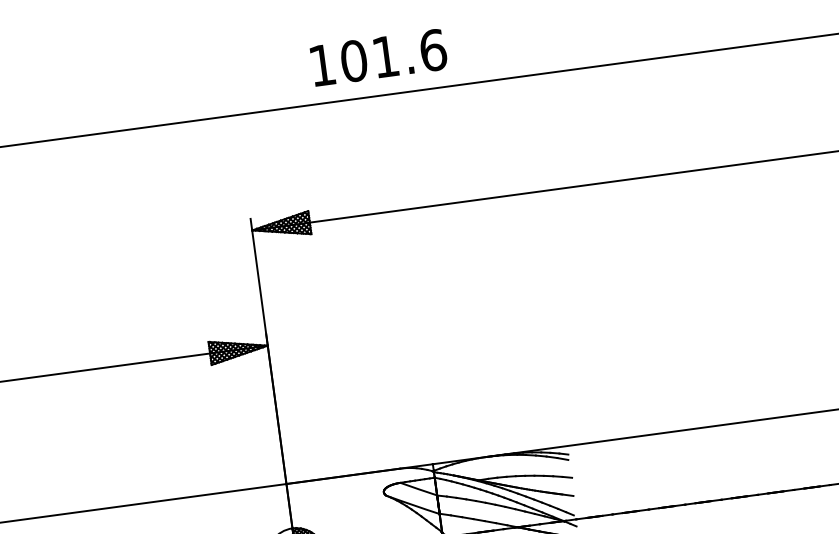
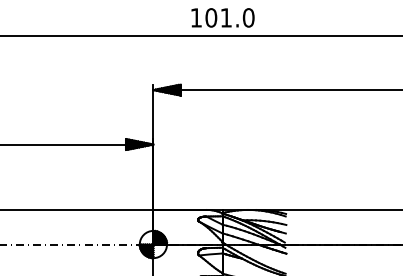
text: (432, 49) -> (248, 17), 101.6 -> 101.0

